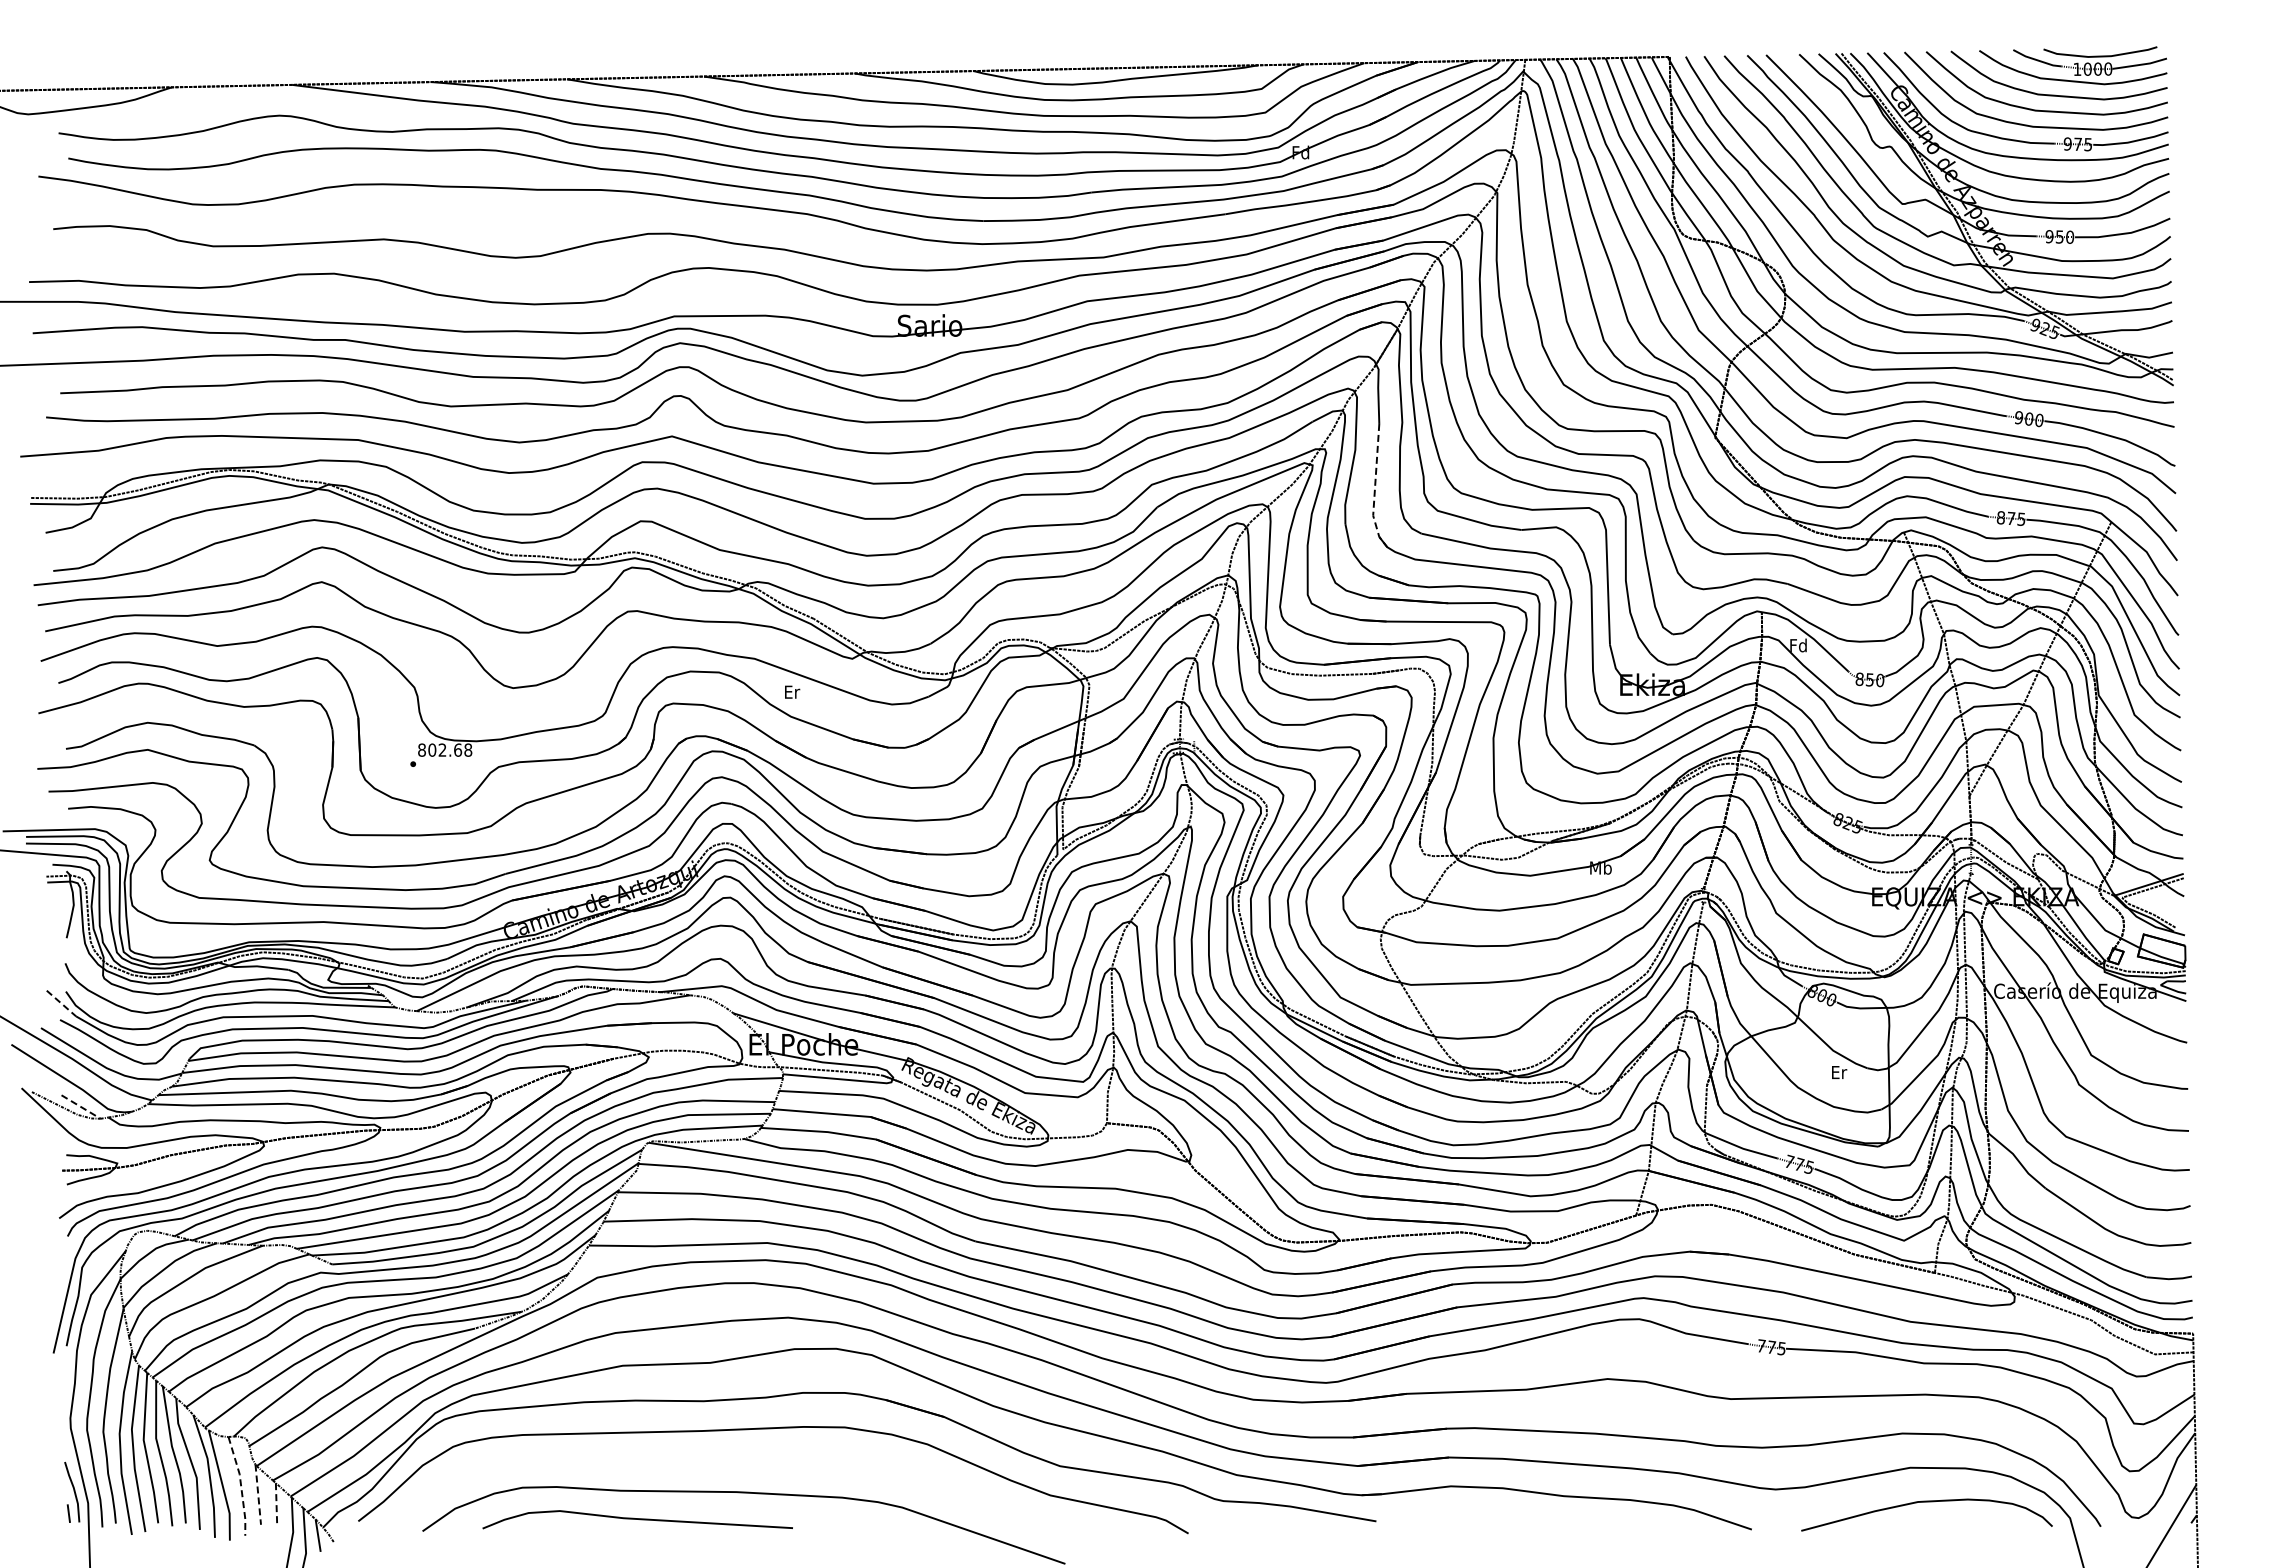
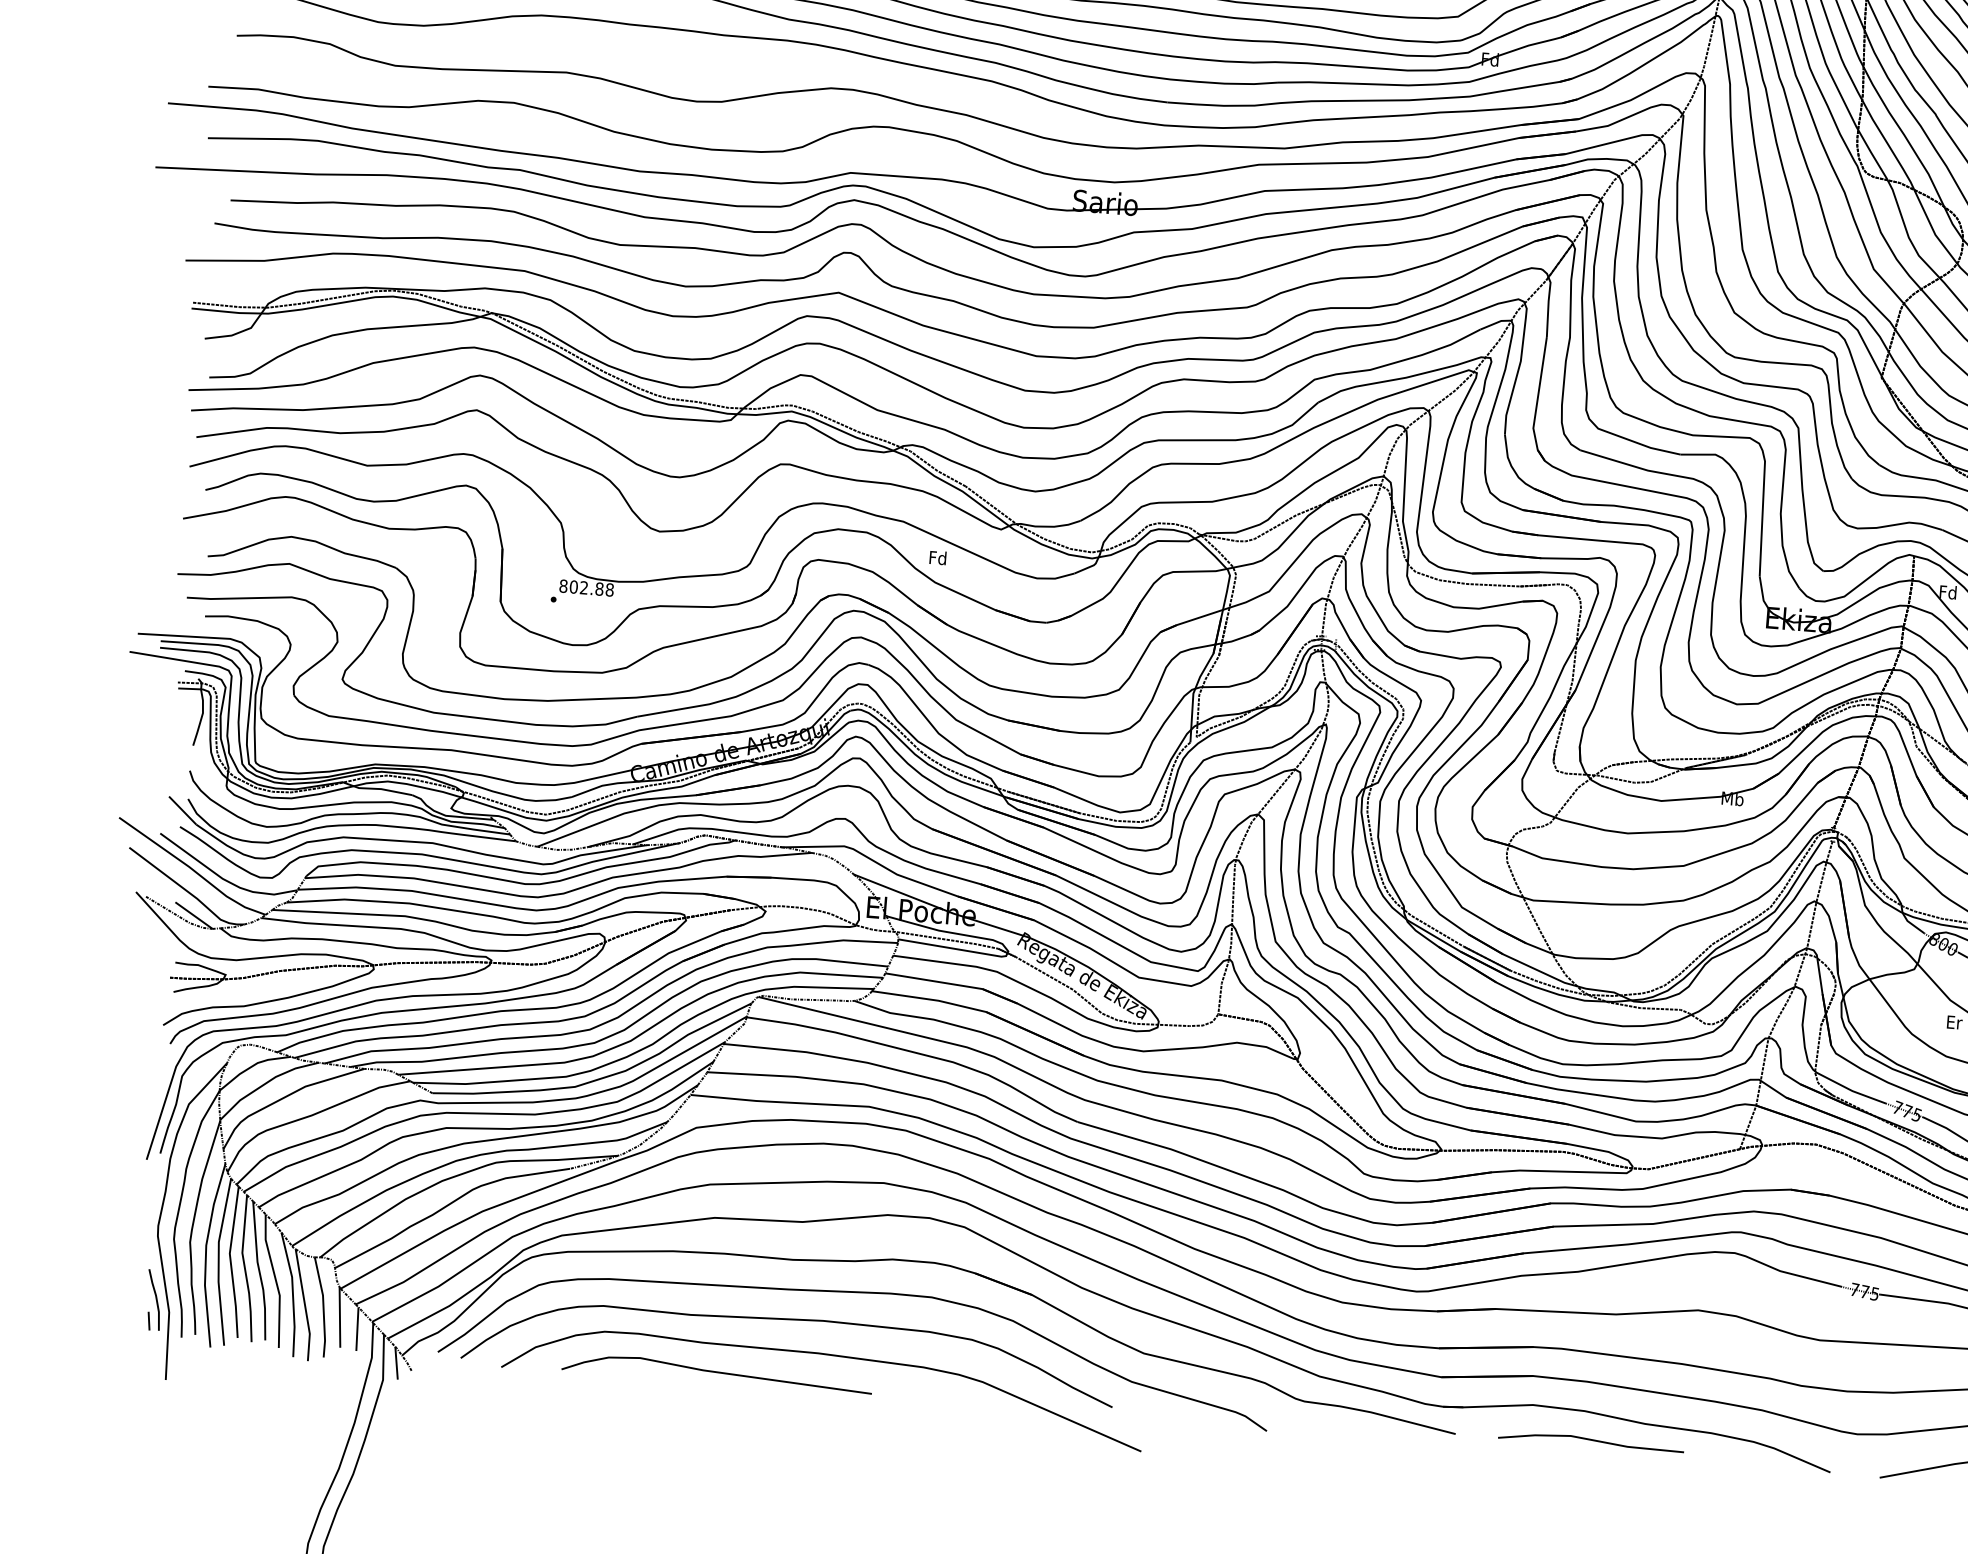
line: (1374, 488) -> (1536, 401), dashed -> solid
text: (791, 691) -> (937, 557), Er -> Fd
text: (458, 749) -> (600, 588), 802.68 -> 802.88
line: (61, 1003) -> (182, 810), dashed -> solid
line: (81, 1107) -> (194, 916), dashed -> solid
curve: (707, 1461) -> (791, 1320), added
line: (241, 1485) -> (323, 1306), dashed -> solid
line: (258, 1495) -> (340, 1318), dashed -> solid
line: (276, 1504) -> (357, 1328), dashed -> solid
line: (1511, 1517) -> (1591, 1441), added

